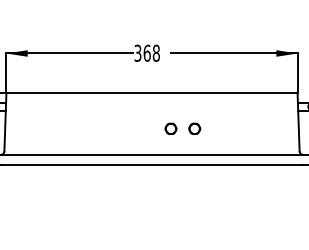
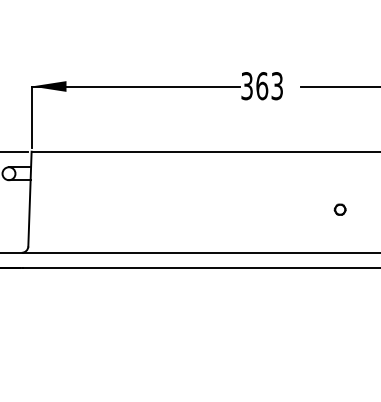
text: (155, 52) -> (275, 84), 368 -> 363
part: (170, 128) -> (300, 209), removed
part: (194, 128) -> (339, 209), size x0.6

